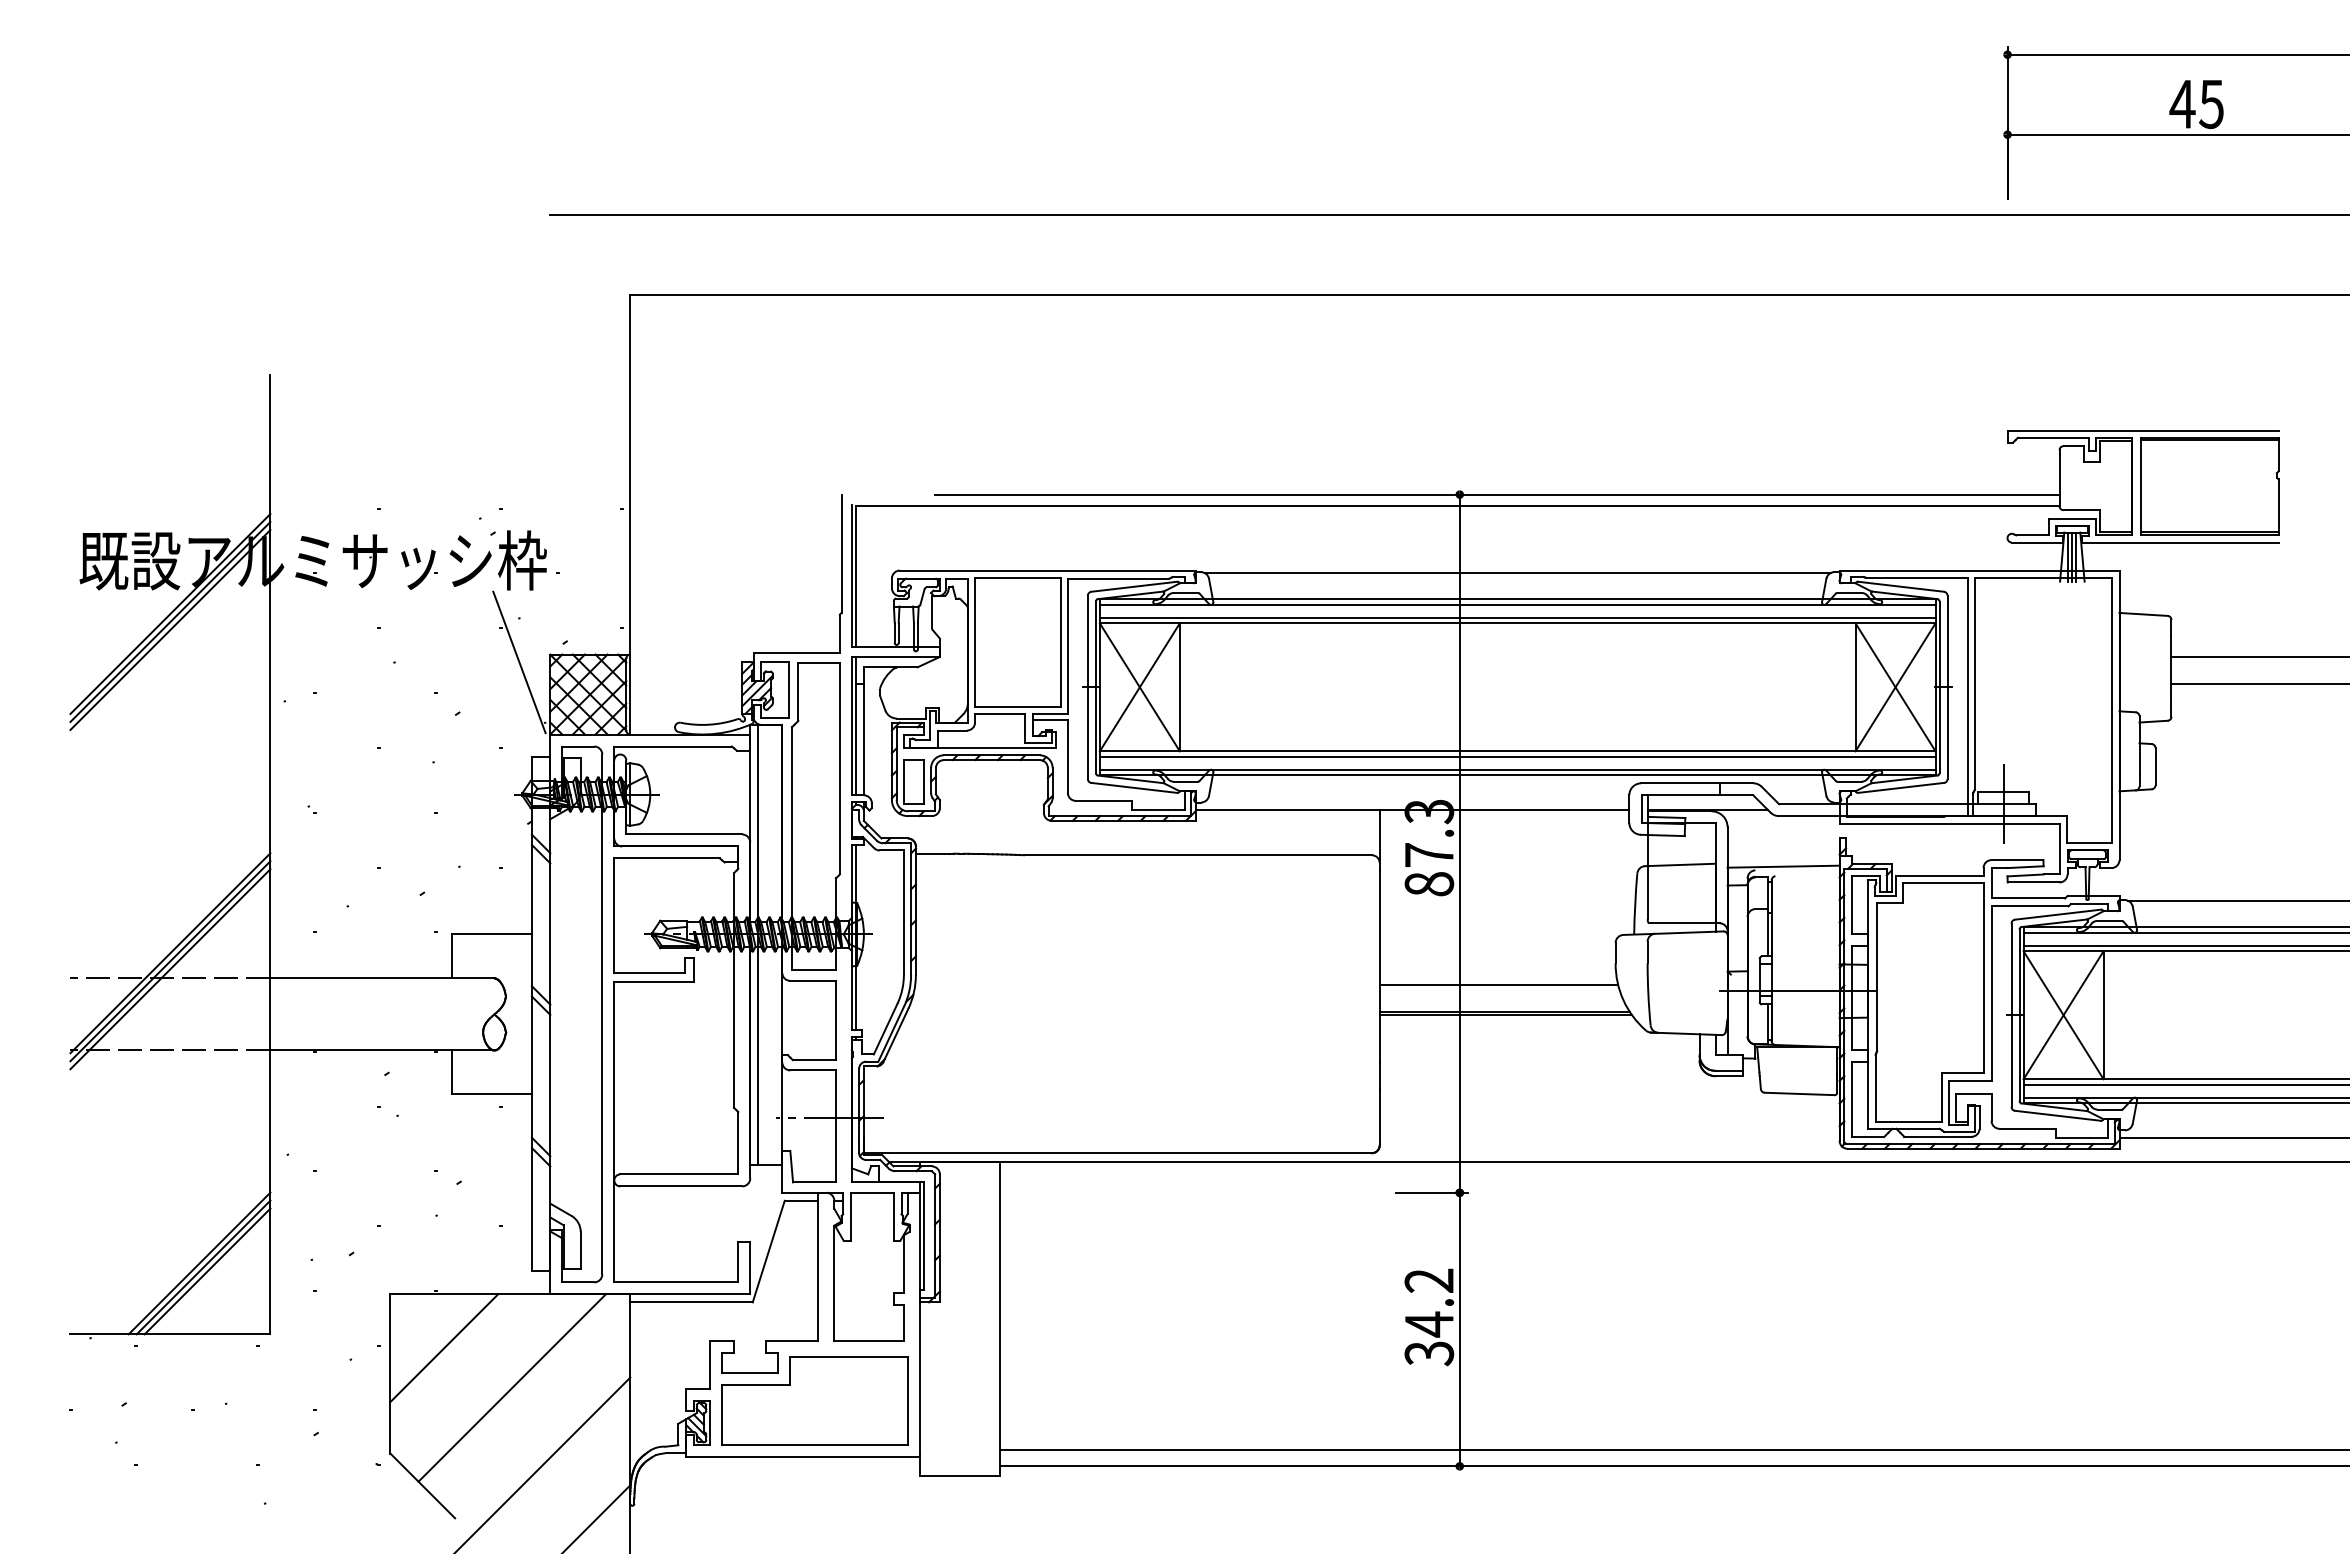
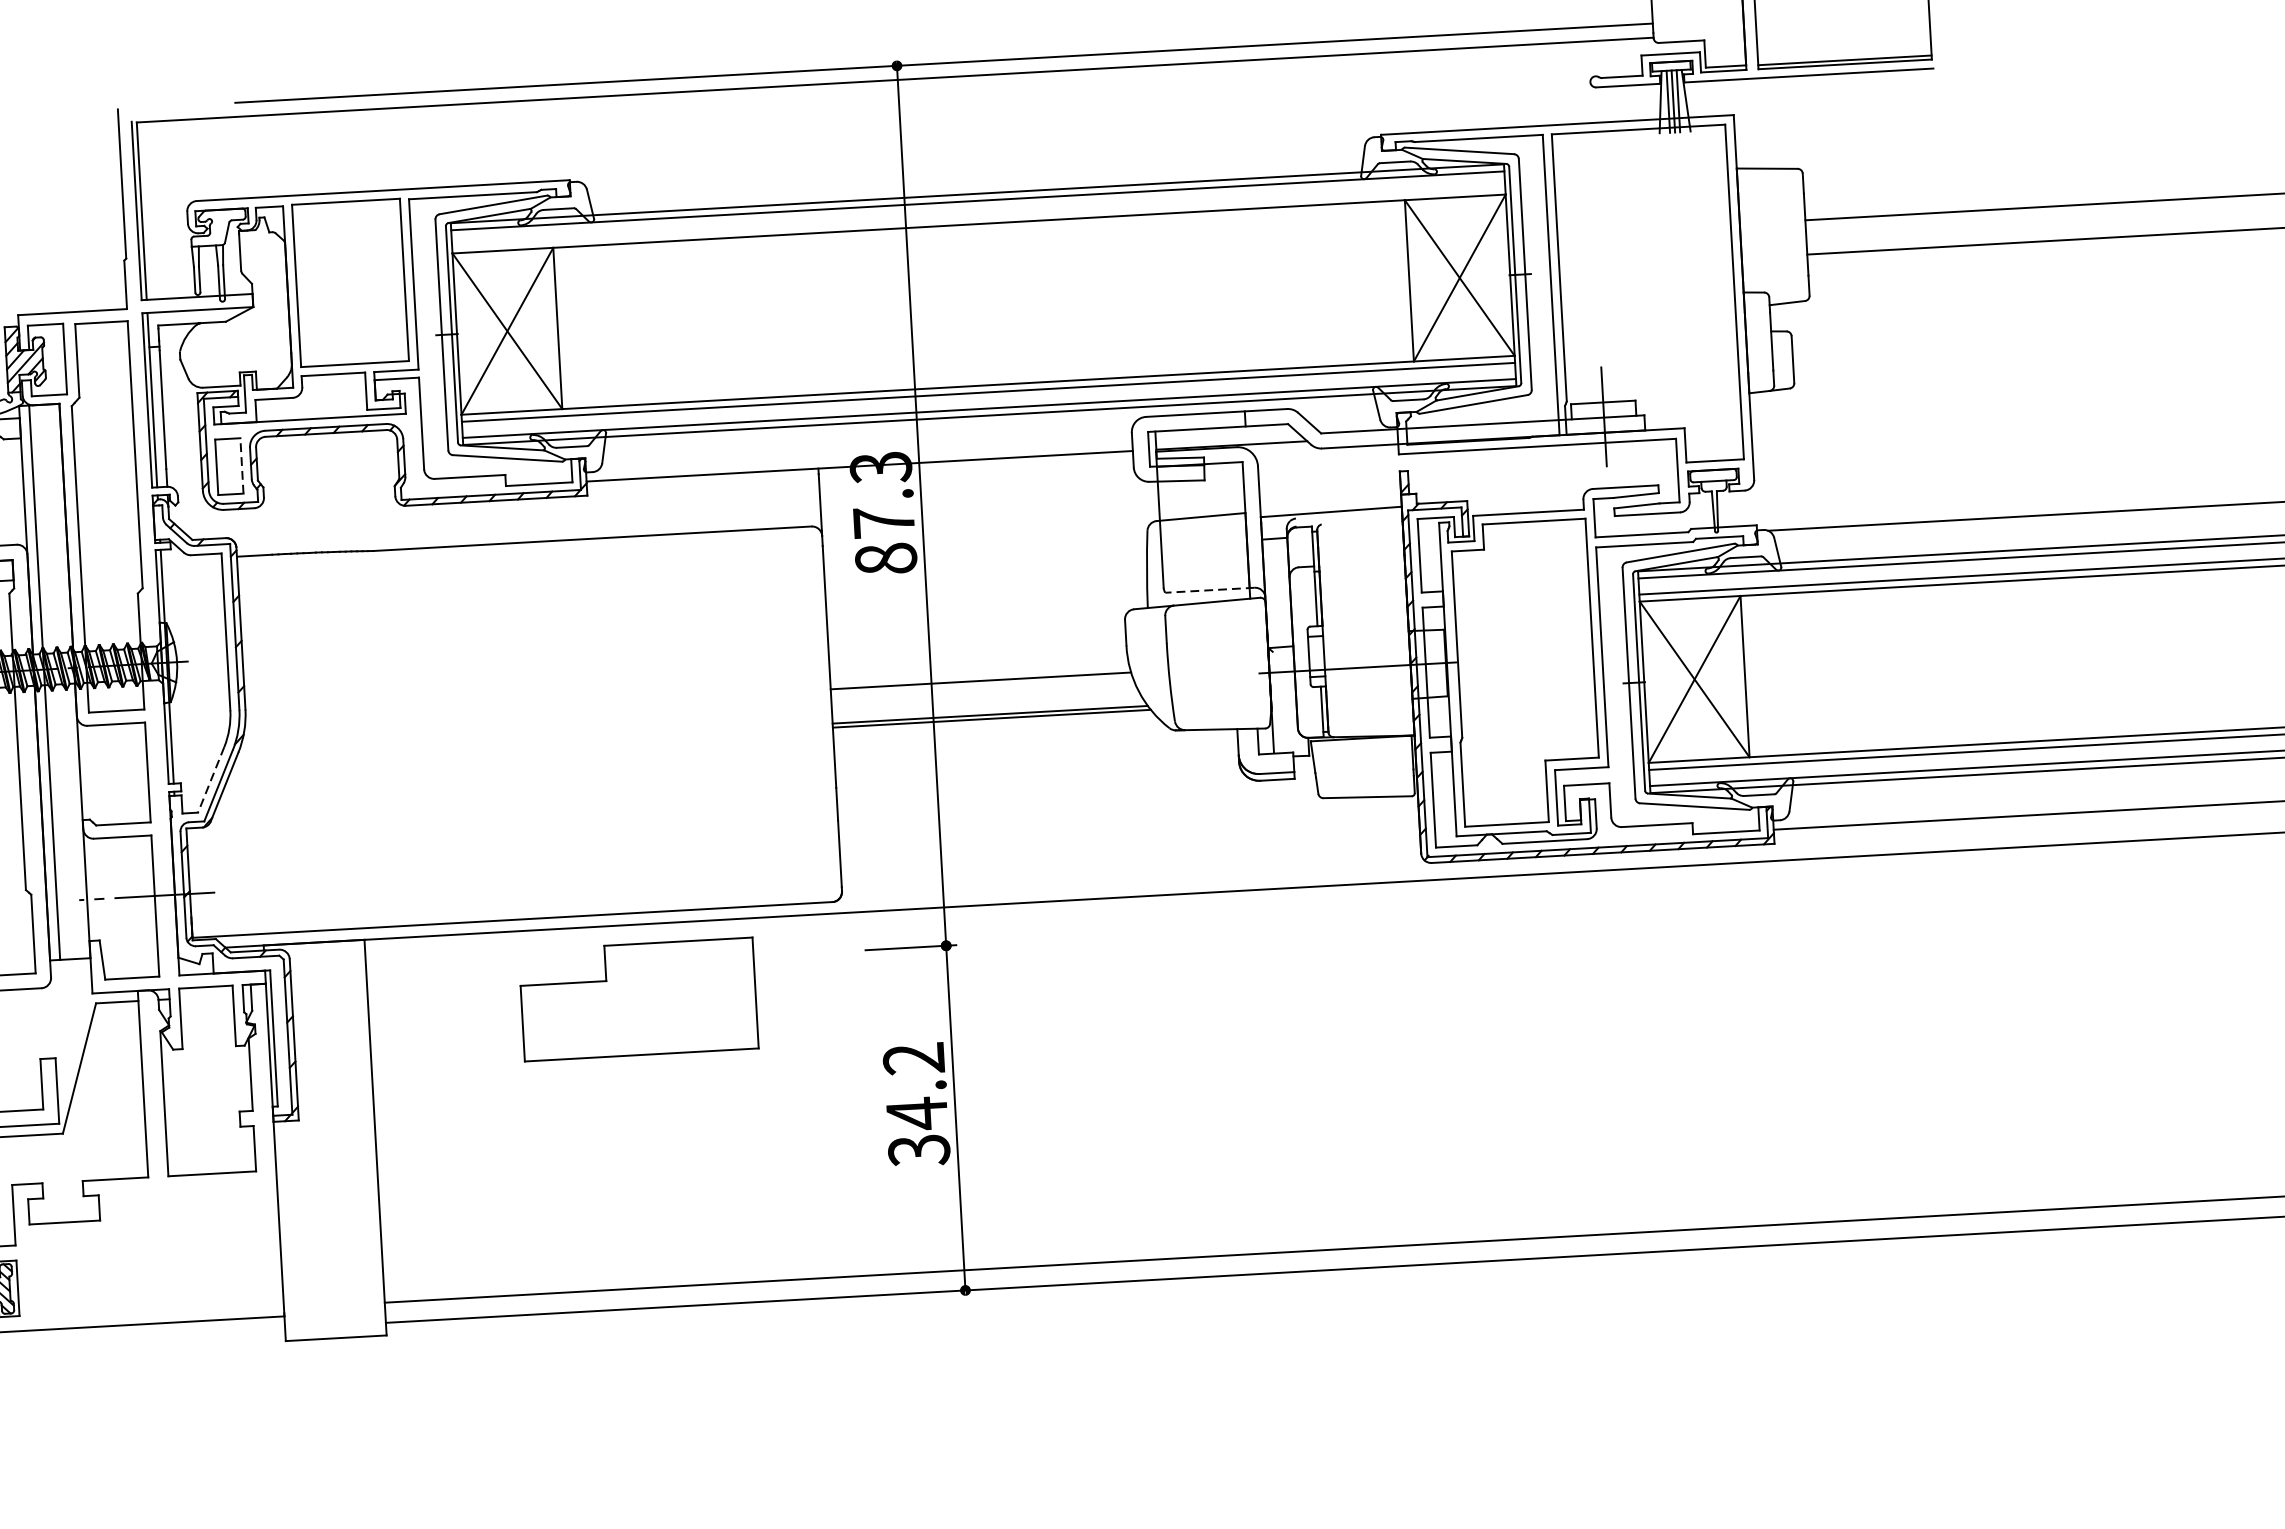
line: (1517, 572) -> (975, 159), removed
line: (1517, 617) -> (978, 216), removed
line: (923, 782) -> (241, 466), solid -> dashed
line: (1683, 923) -> (1209, 590), solid -> dashed
line: (885, 1029) -> (210, 780), solid -> dashed
part: (814, 1400) -> (637, 999), moved

